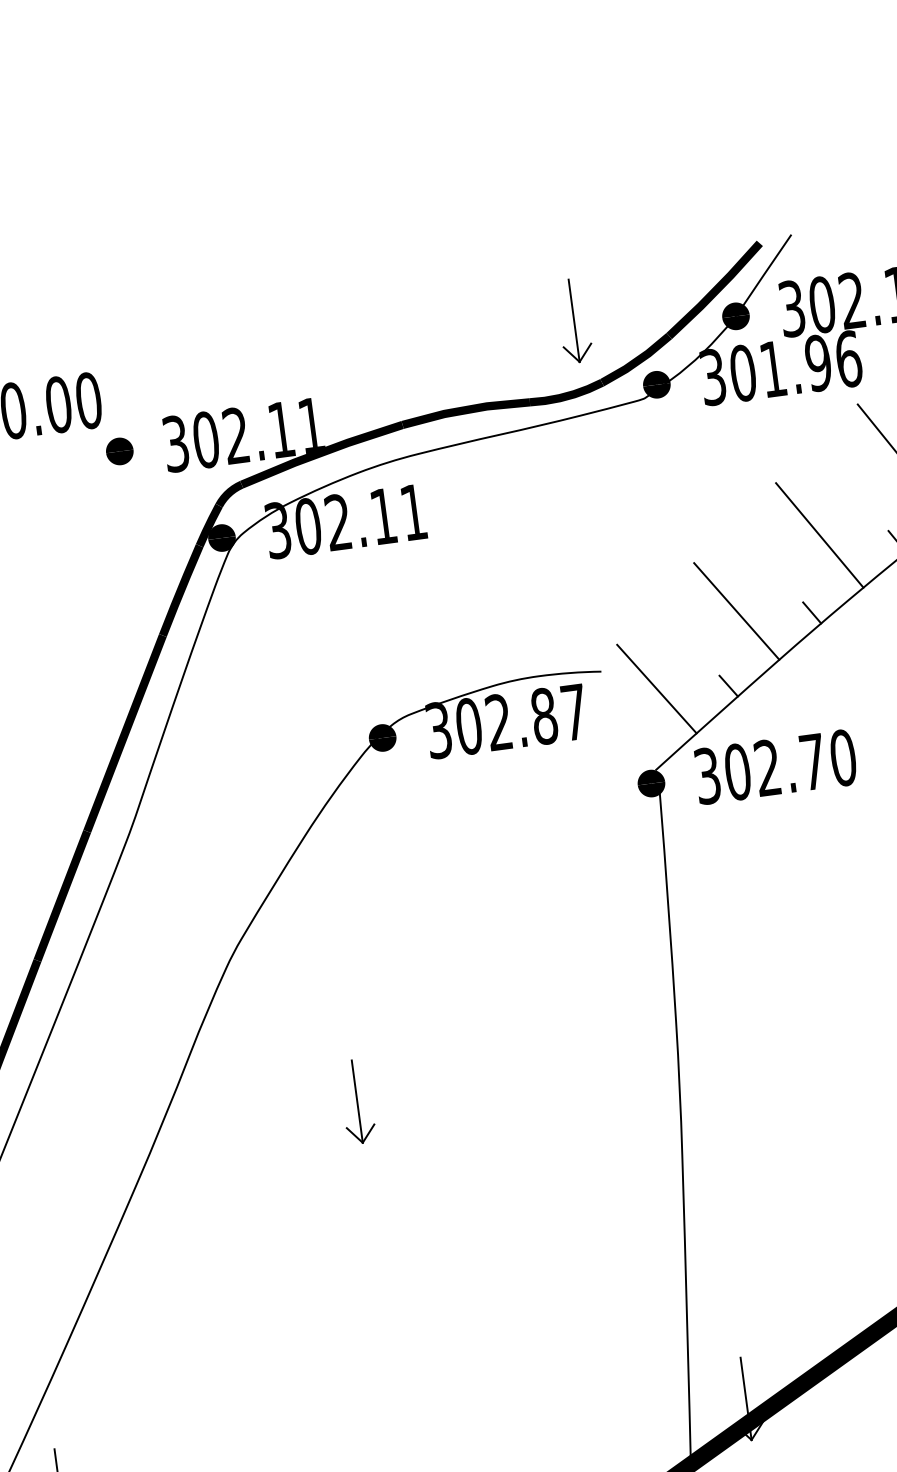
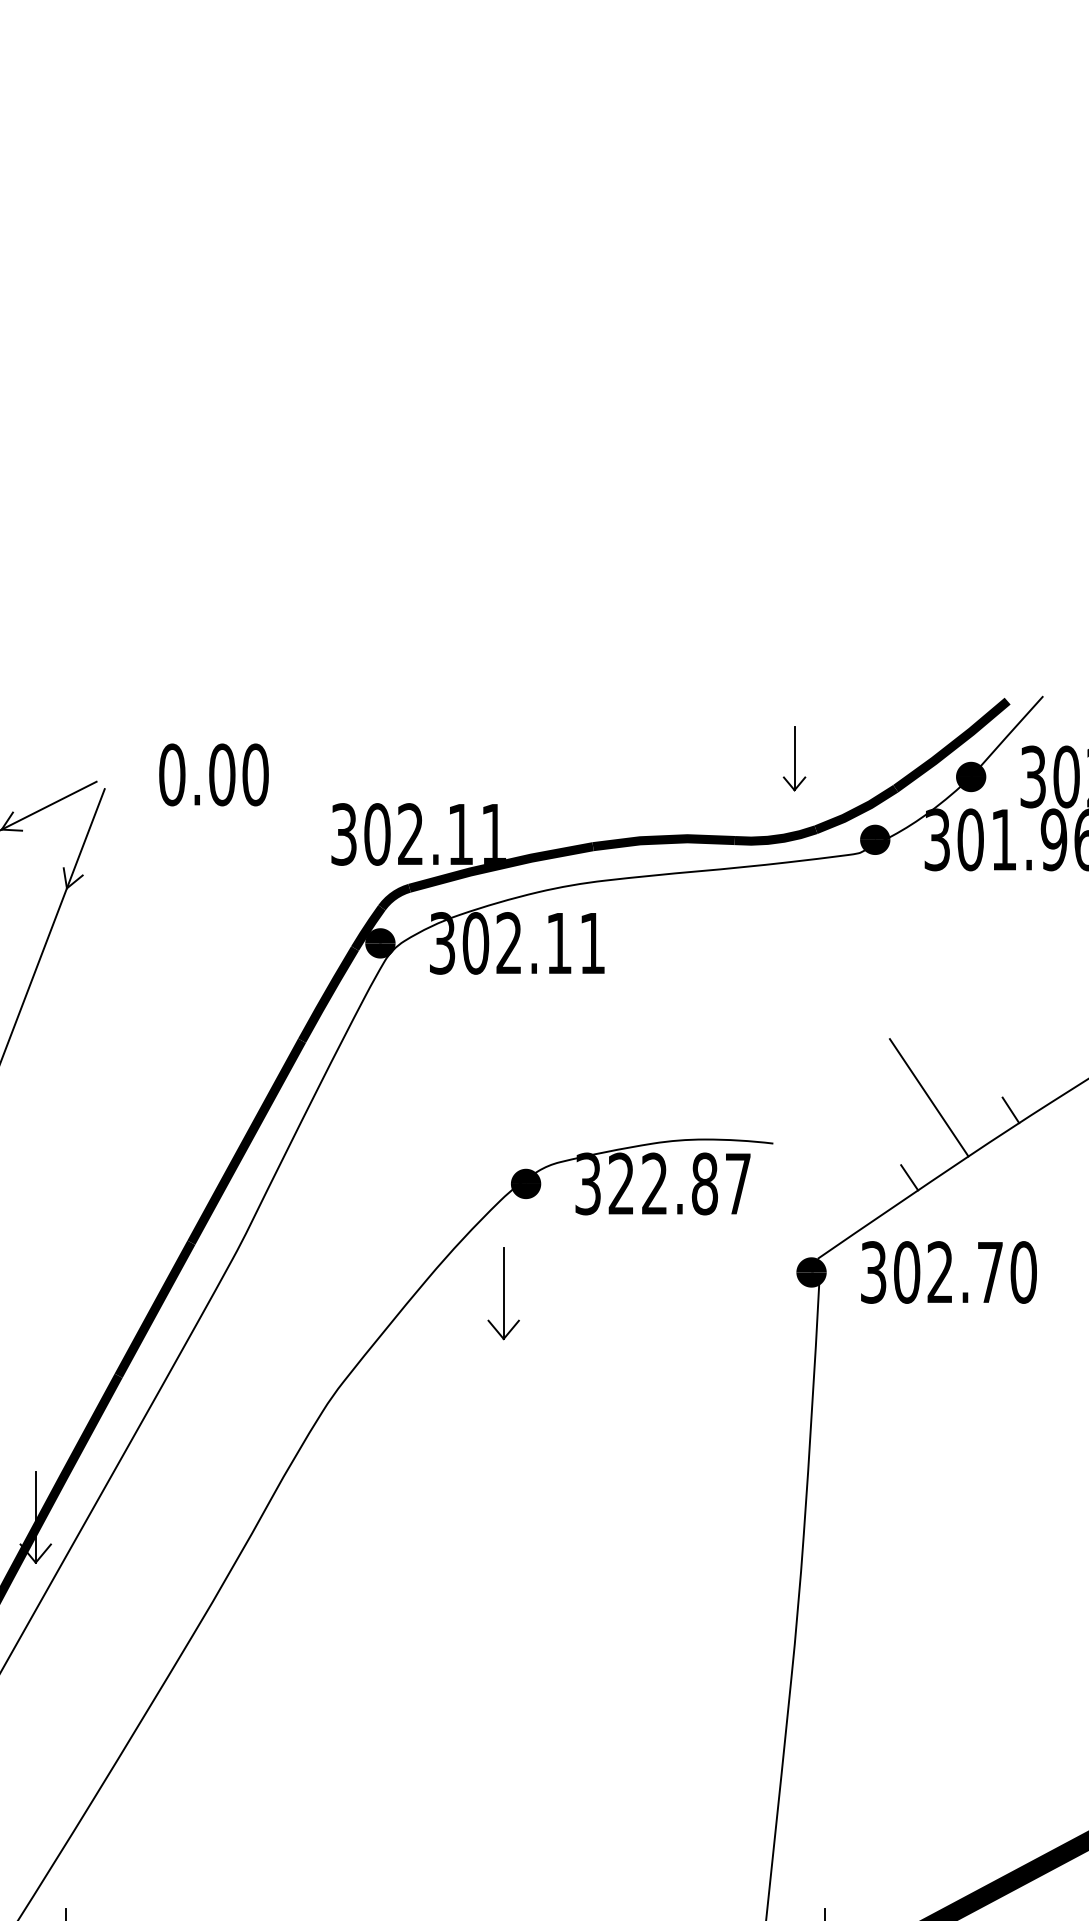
part: (574, 320) -> (794, 758), size x0.7
part: (119, 451) -> (281, 834), removed
line: (819, 535) -> (1030, 1027), removed
line: (656, 689) -> (830, 1170), removed
text: (468, 726) -> (621, 1183), 302.87 -> 322.87
part: (357, 1101) -> (503, 1293), moved

